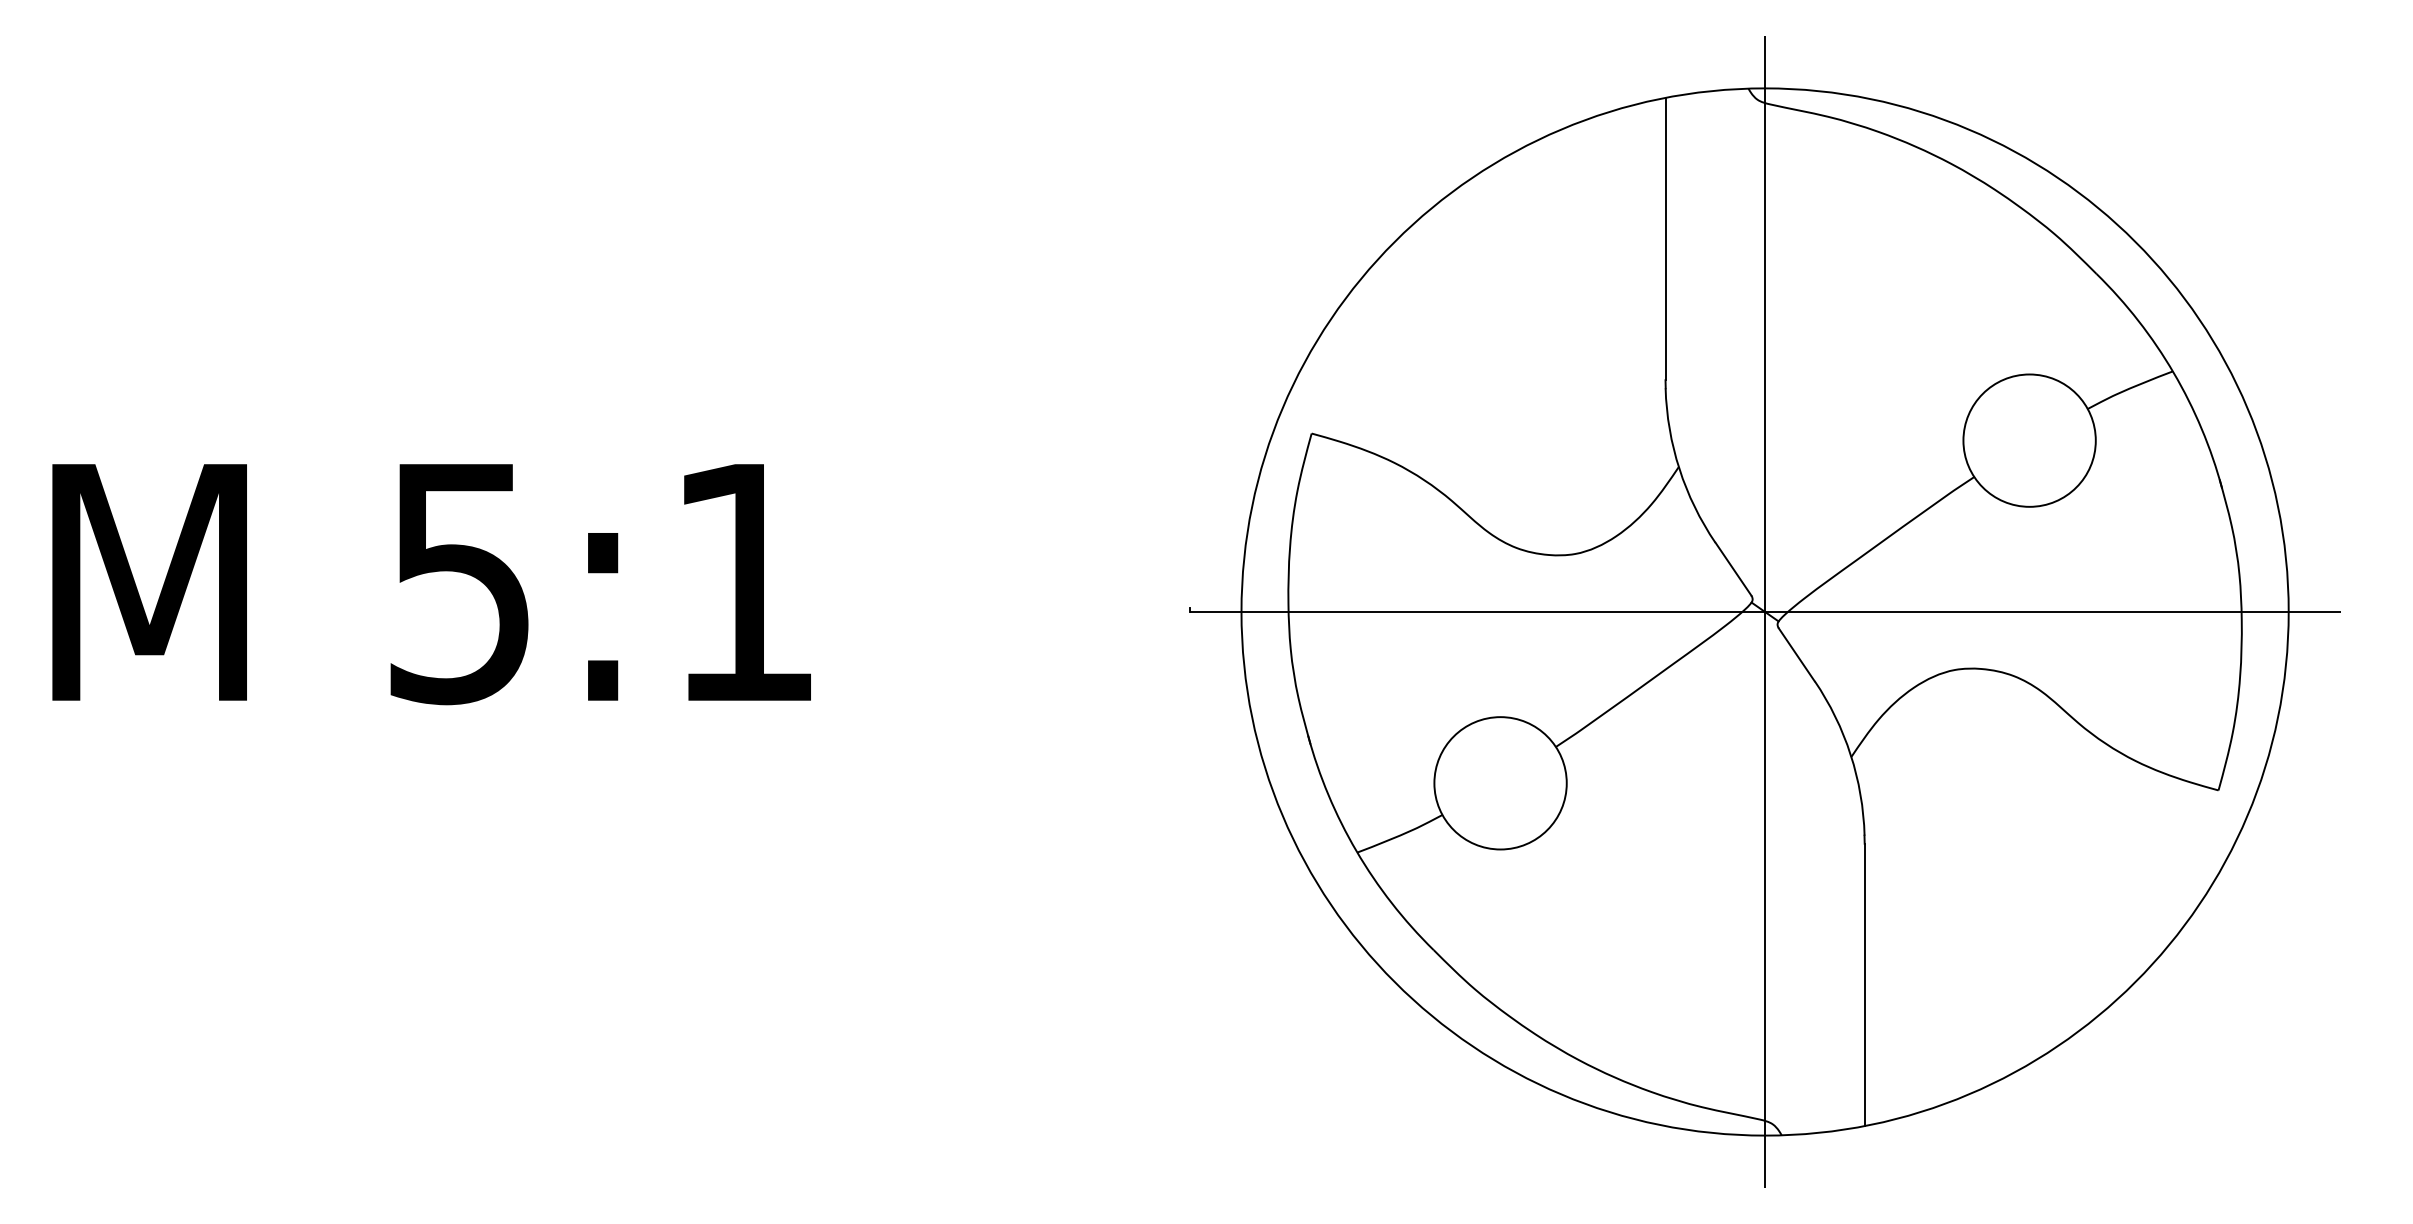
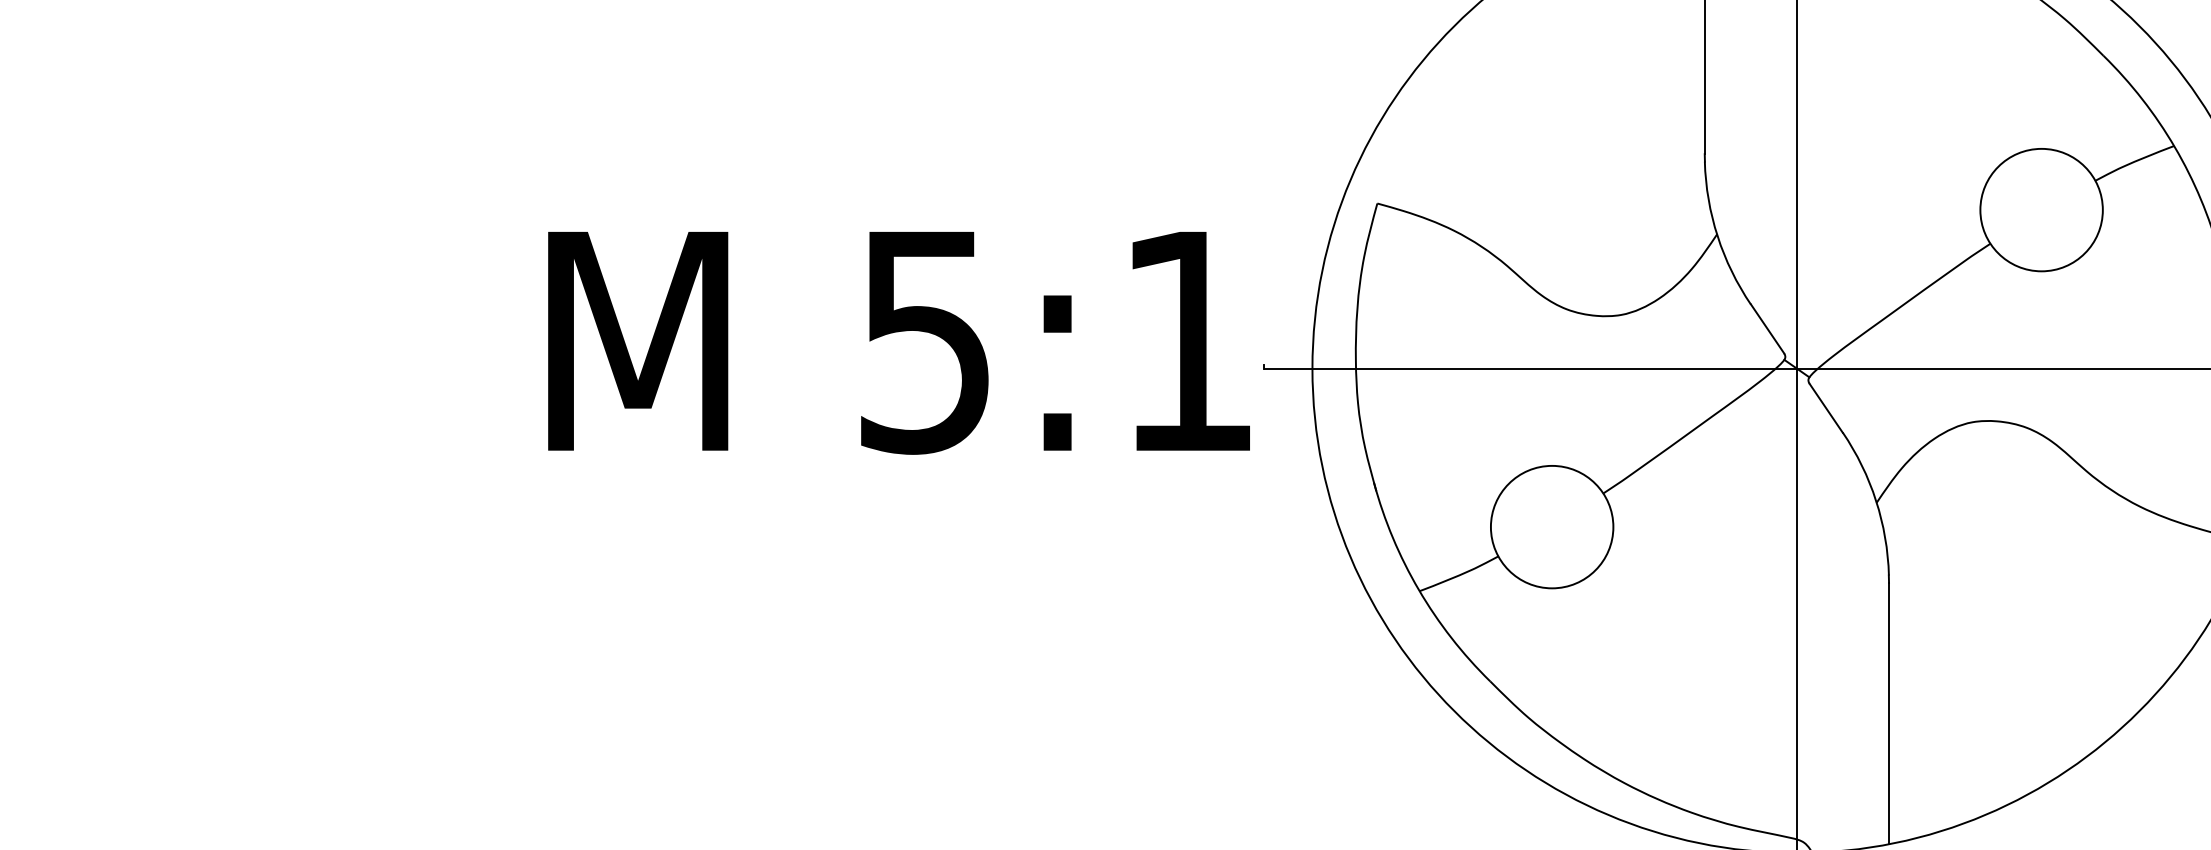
text: (431, 584) -> (898, 343), moved

